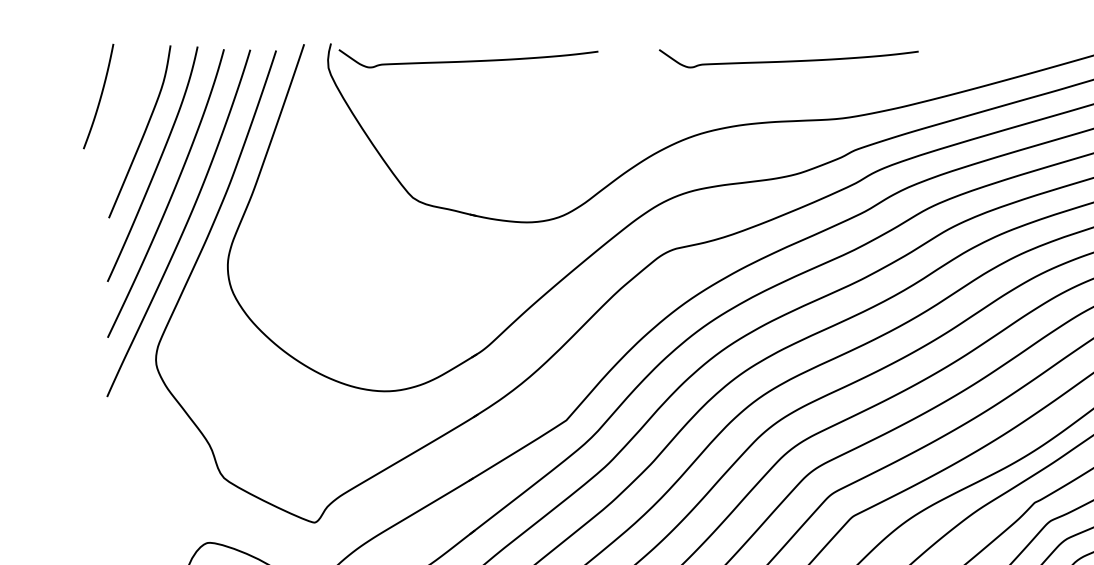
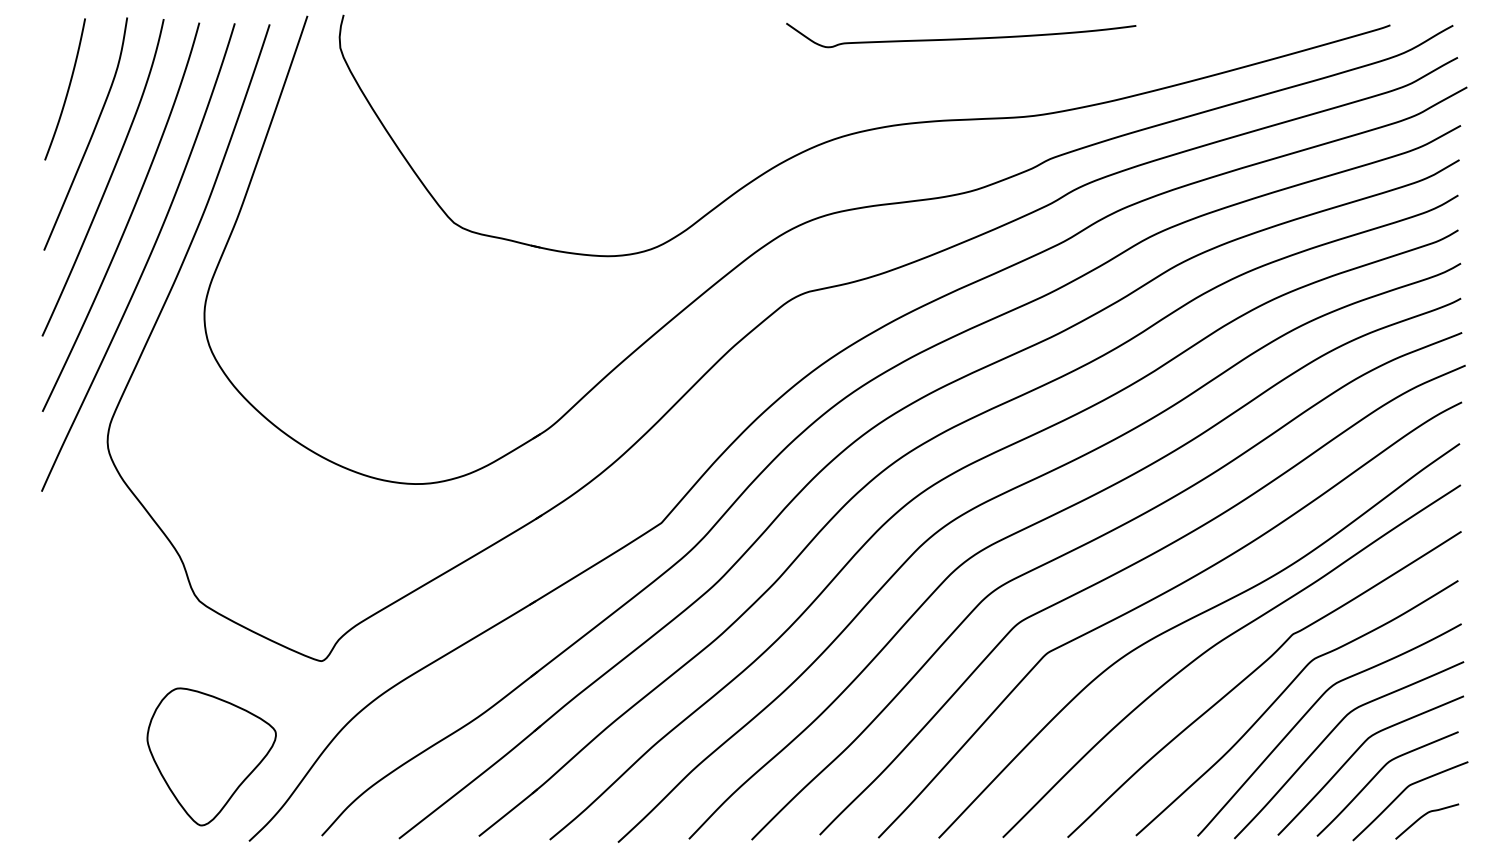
curve: (468, 60) -> (529, 38), removed
curve: (100, 96) -> (67, 89), moved

